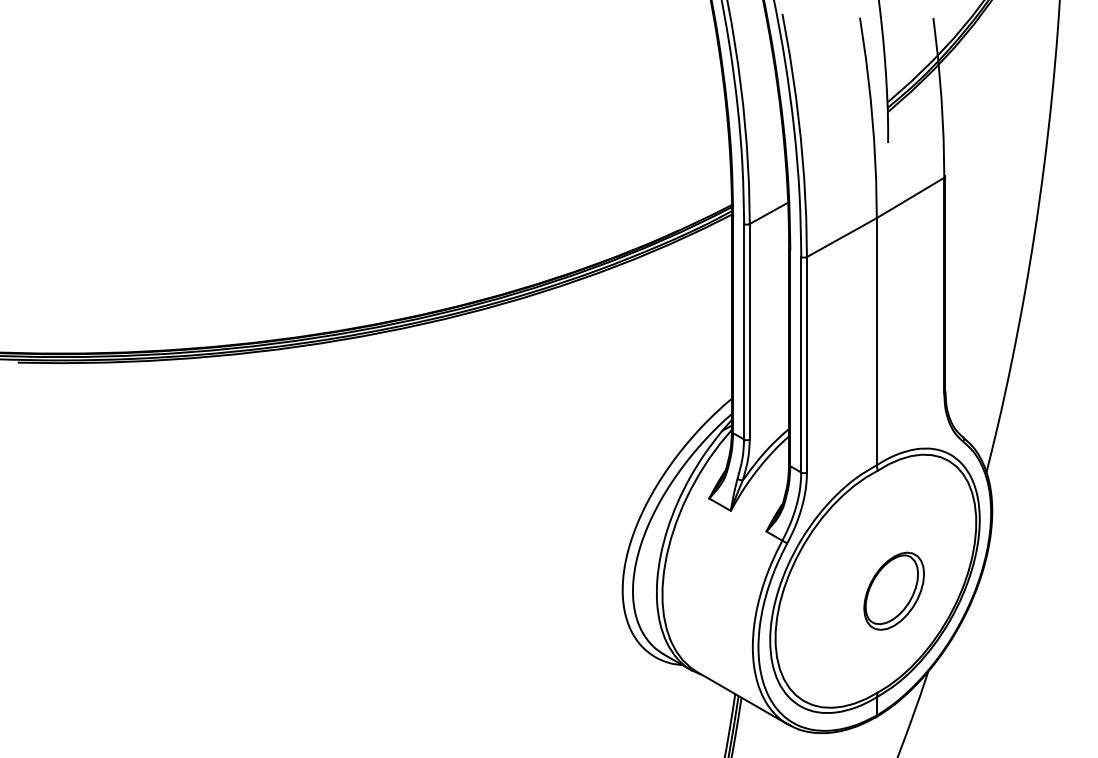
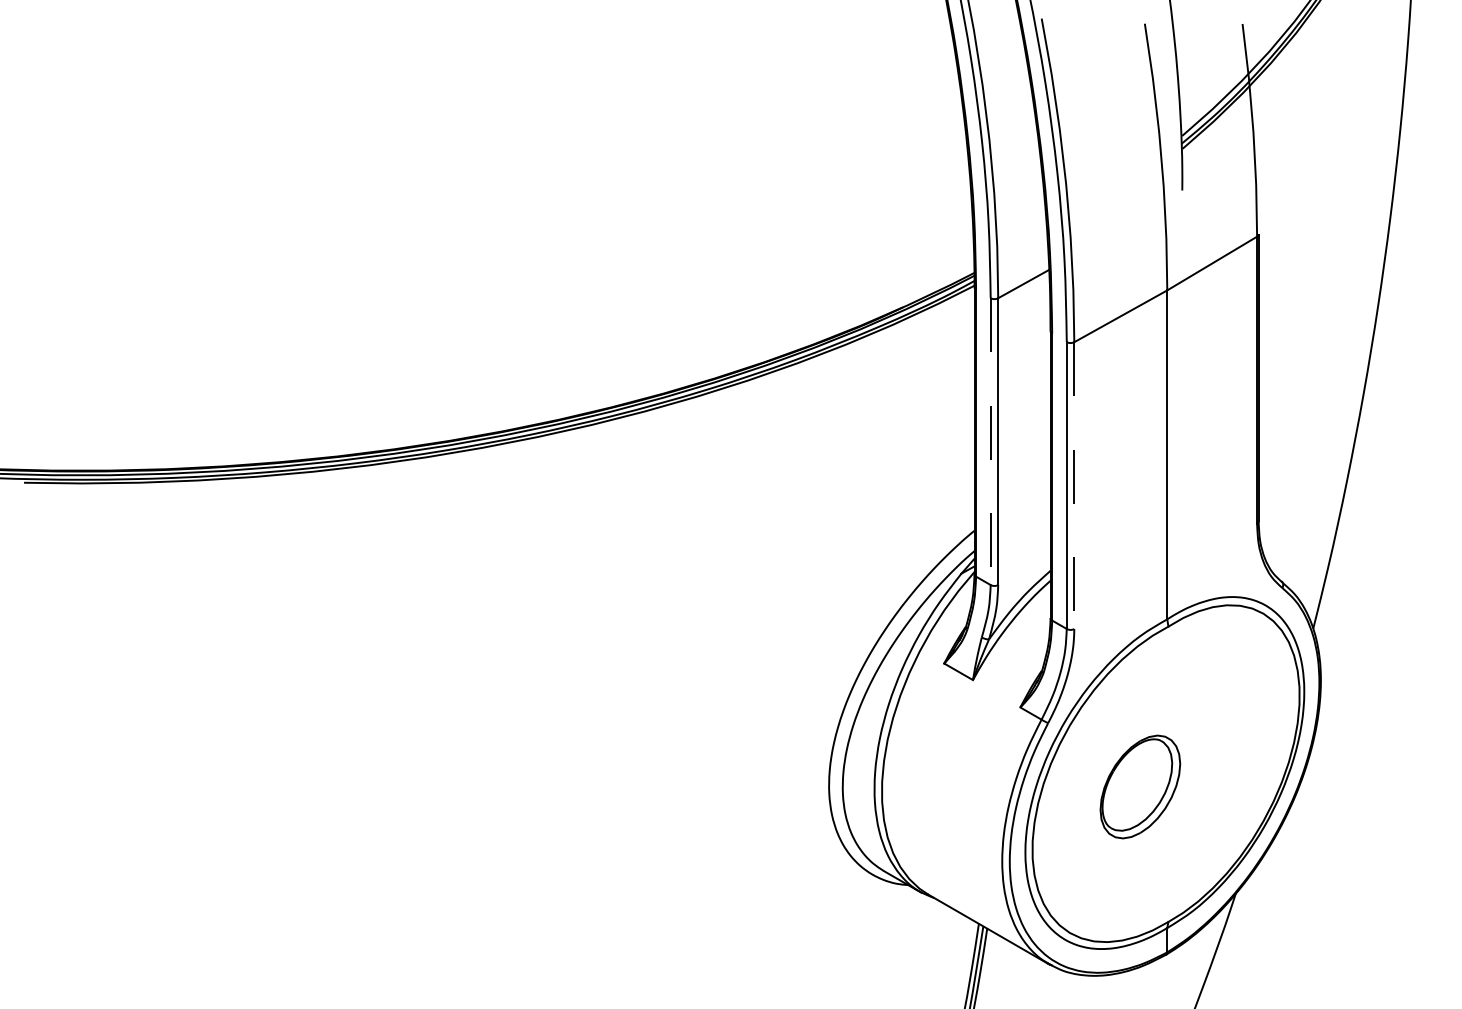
line: (743, 332) -> (990, 442), solid -> dashed
line: (807, 365) -> (1074, 486), solid -> dashed
part: (894, 590) -> (1140, 786), moved

